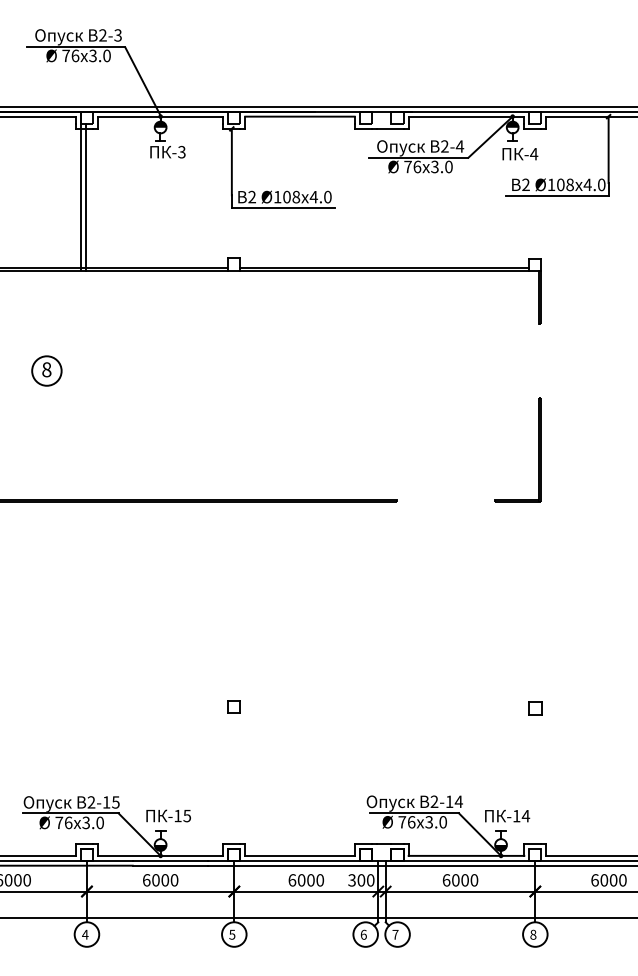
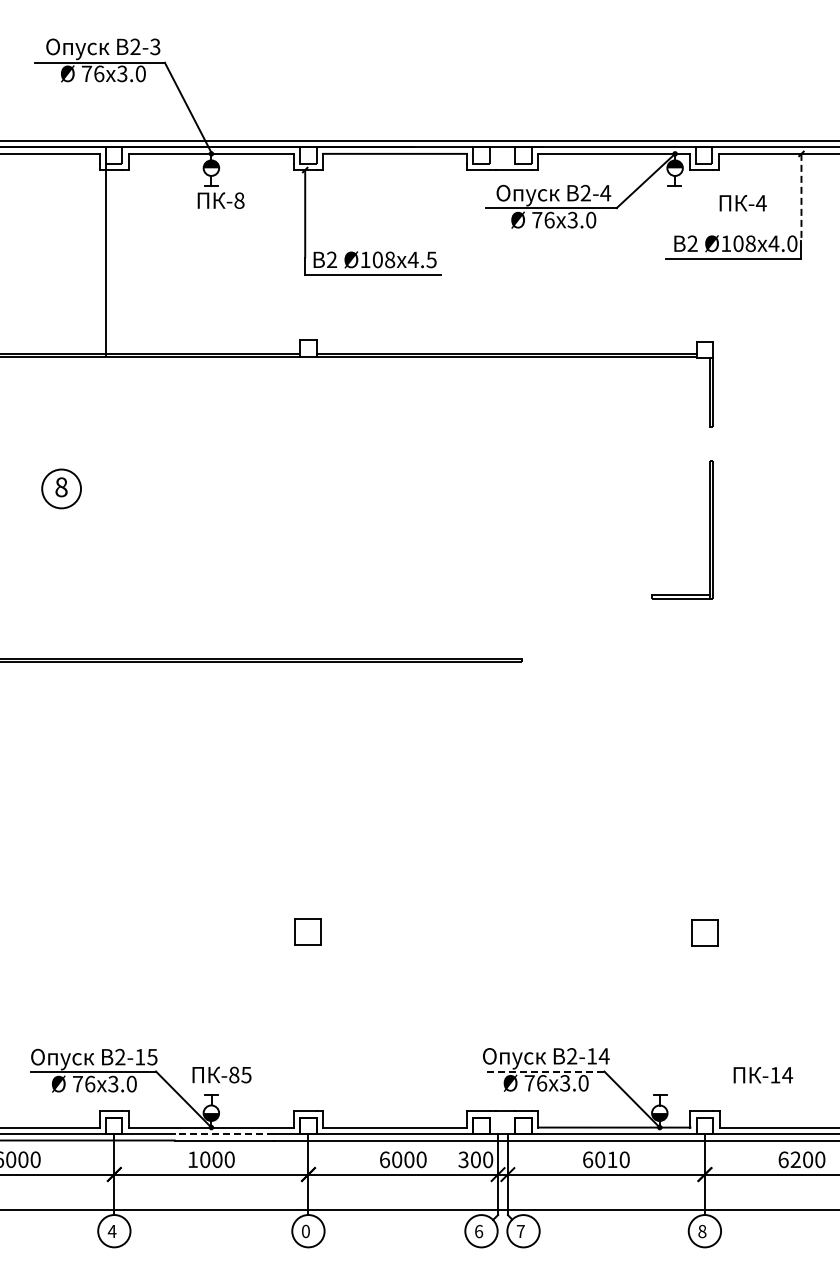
line: (608, 149) -> (801, 197), solid -> dashed
text: (181, 152) -> (239, 200), 3 -> 8
text: (519, 154) -> (742, 203), moved
line: (85, 196) -> (112, 259), removed
text: (327, 196) -> (431, 259), 4.0 -> 4.5
part: (538, 449) -> (709, 529), moved
part: (234, 707) -> (308, 931), size x1.6
part: (534, 707) -> (704, 932), size x1.6
line: (414, 813) -> (545, 1071), solid -> dashed
text: (178, 815) -> (234, 1074), 15 -> 85
text: (507, 816) -> (763, 1075), moved
line: (170, 861) -> (224, 1134), solid -> dashed
text: (147, 880) -> (193, 1159), 6000 -> 1000
text: (465, 880) -> (612, 1159), 6000 -> 6010
text: (604, 880) -> (795, 1159), 6000 -> 6200
text: (232, 934) -> (305, 1230), 5 -> 0

